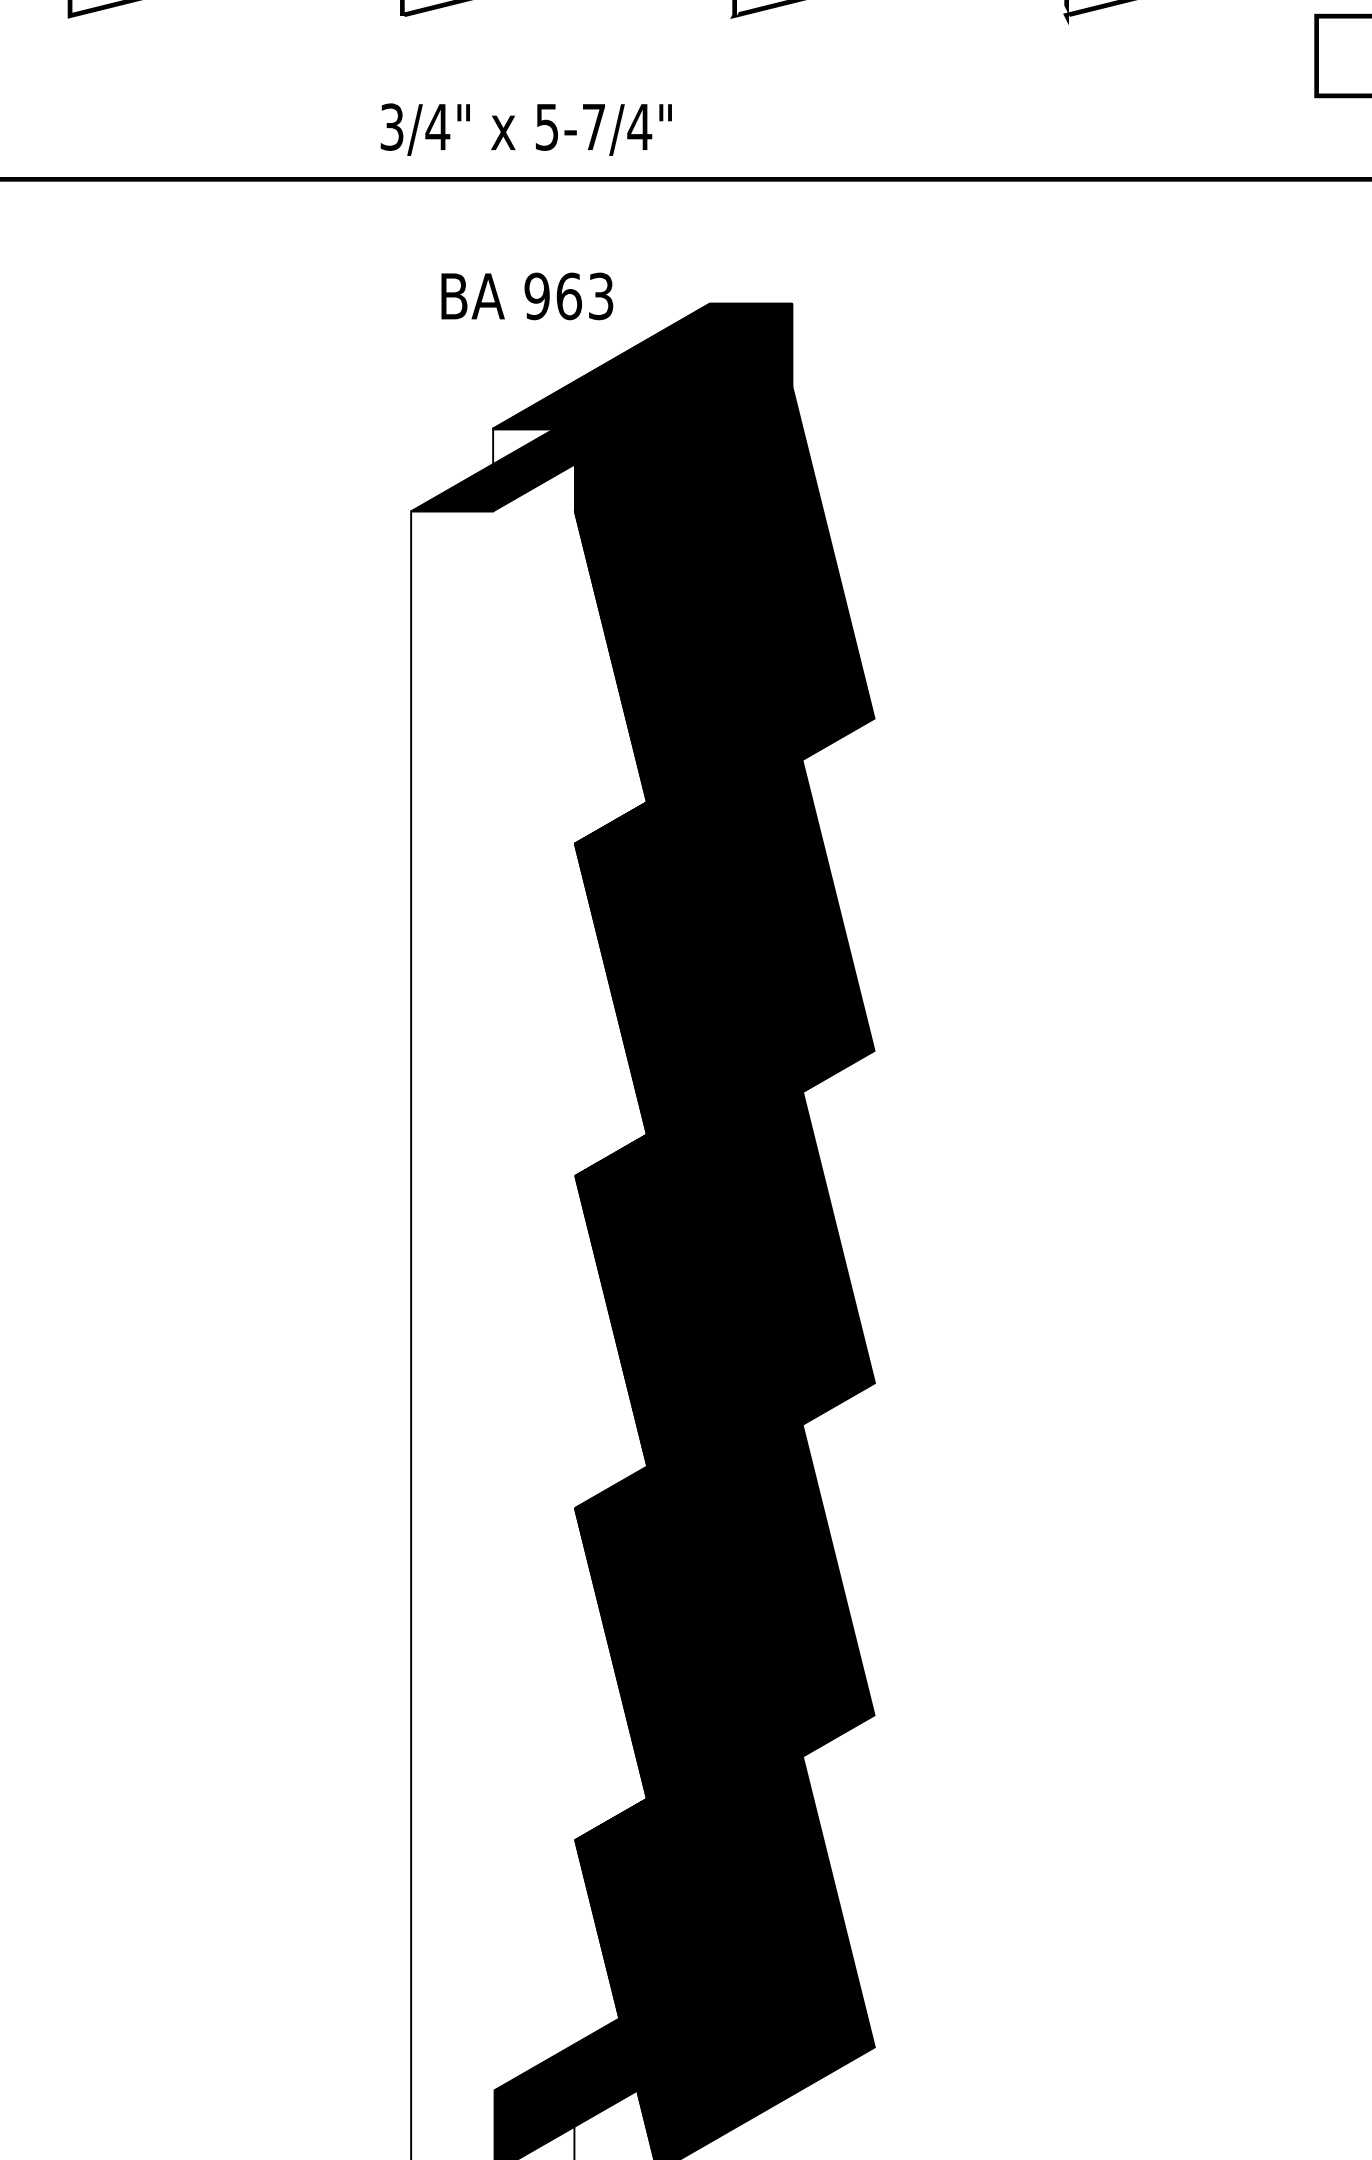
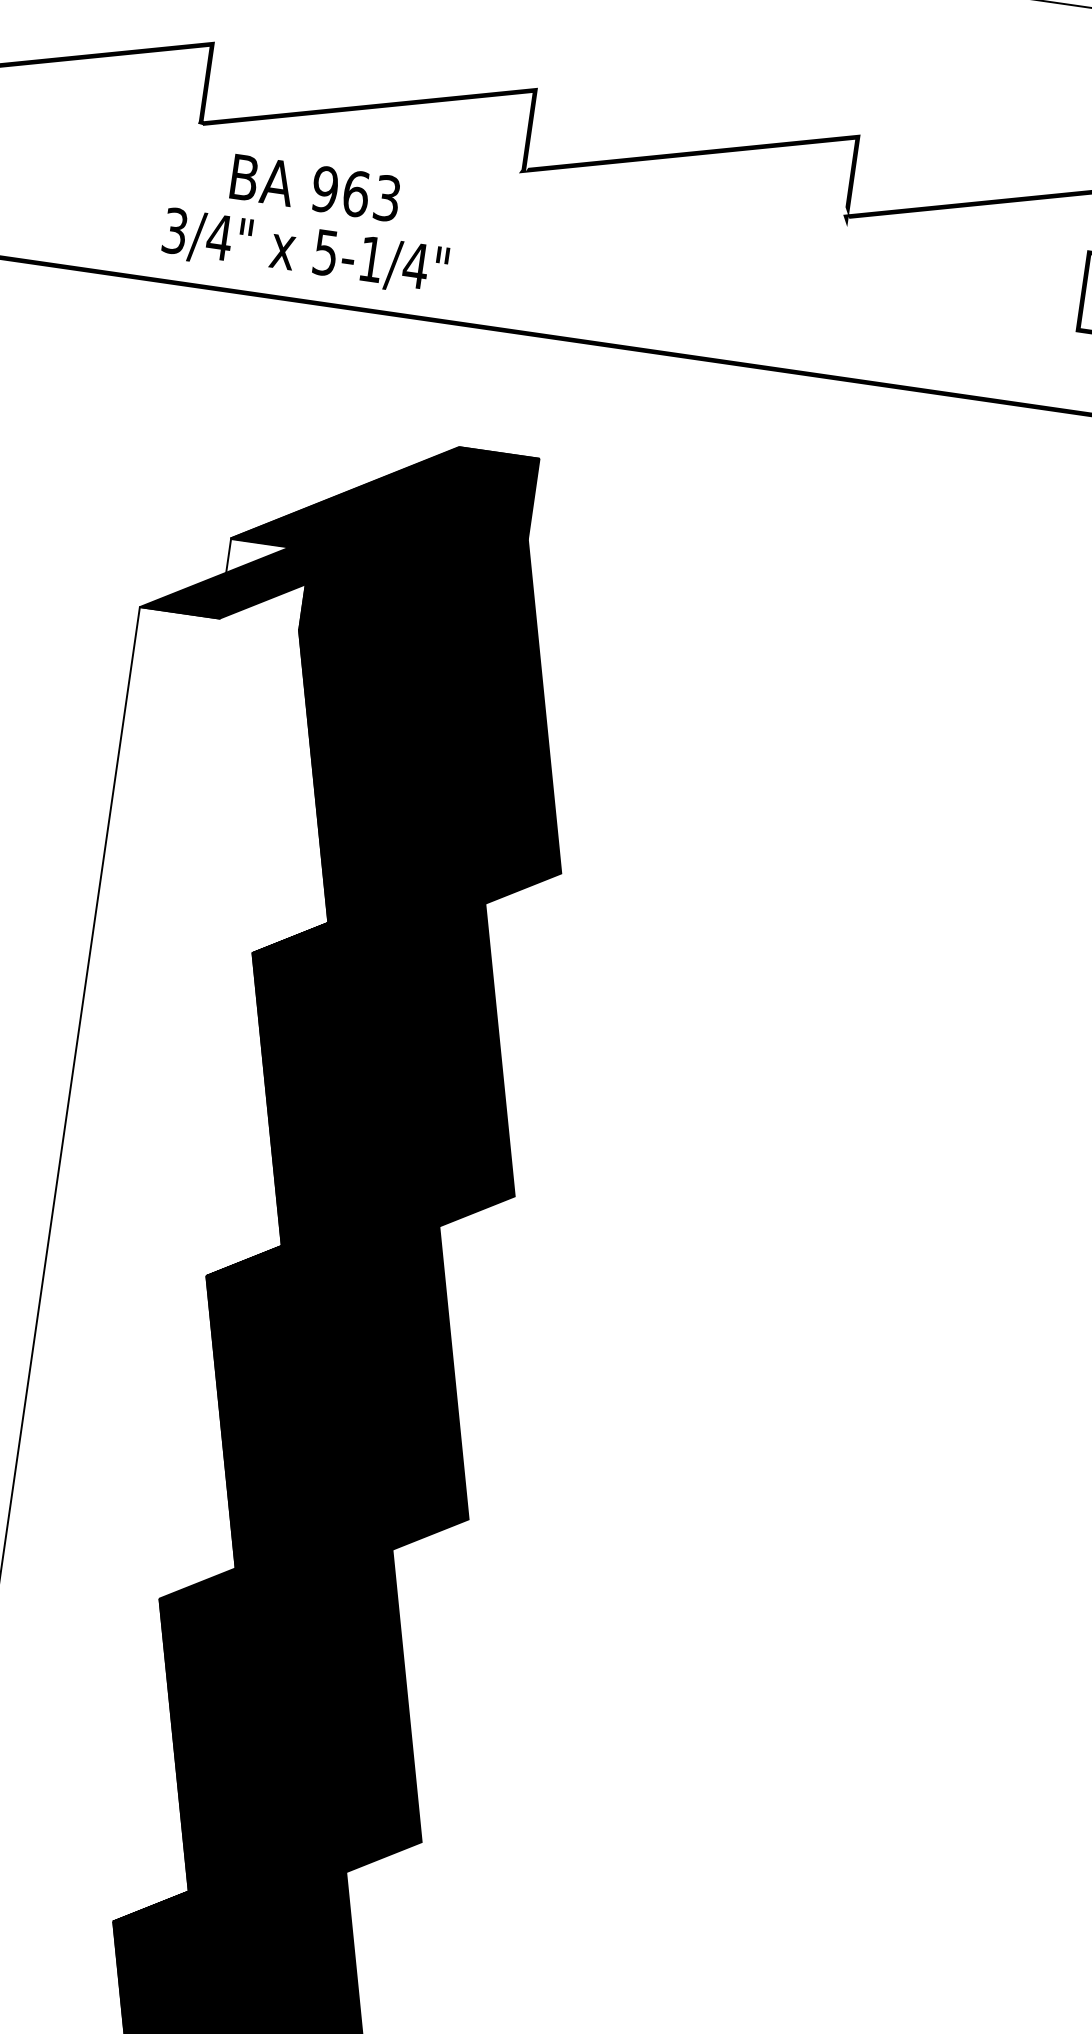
text: (593, 127) -> (370, 259), 5-7/4" -> 5-1/4"
text: (527, 296) -> (315, 188), moved

